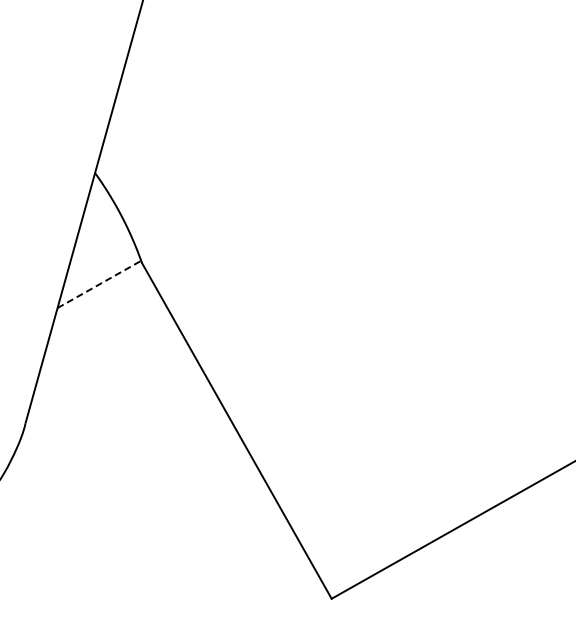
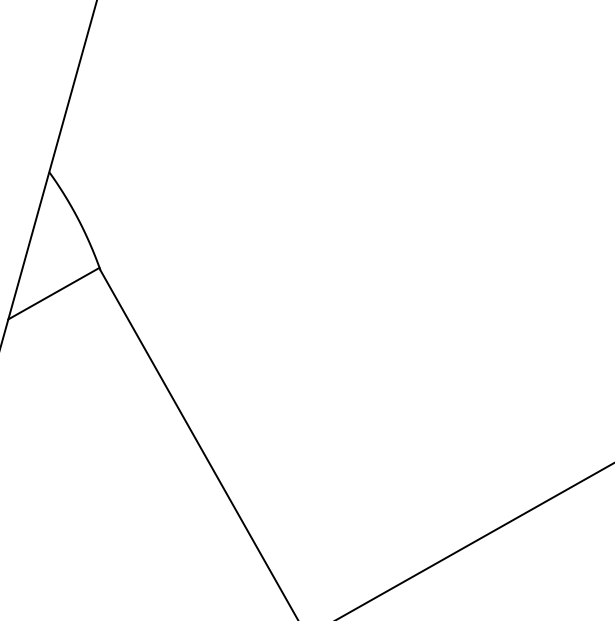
line: (99, 284) -> (54, 293), dashed -> solid

